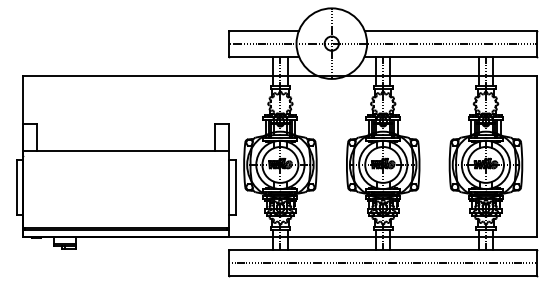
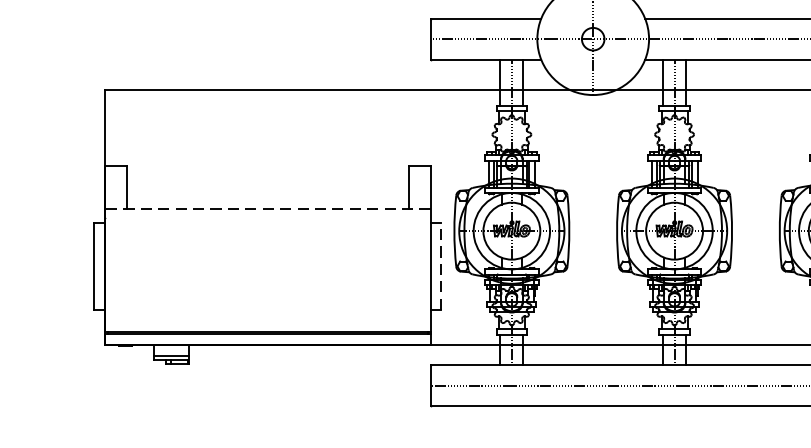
line: (126, 151) -> (268, 209), solid -> dashed
line: (235, 186) -> (440, 265), solid -> dashed

